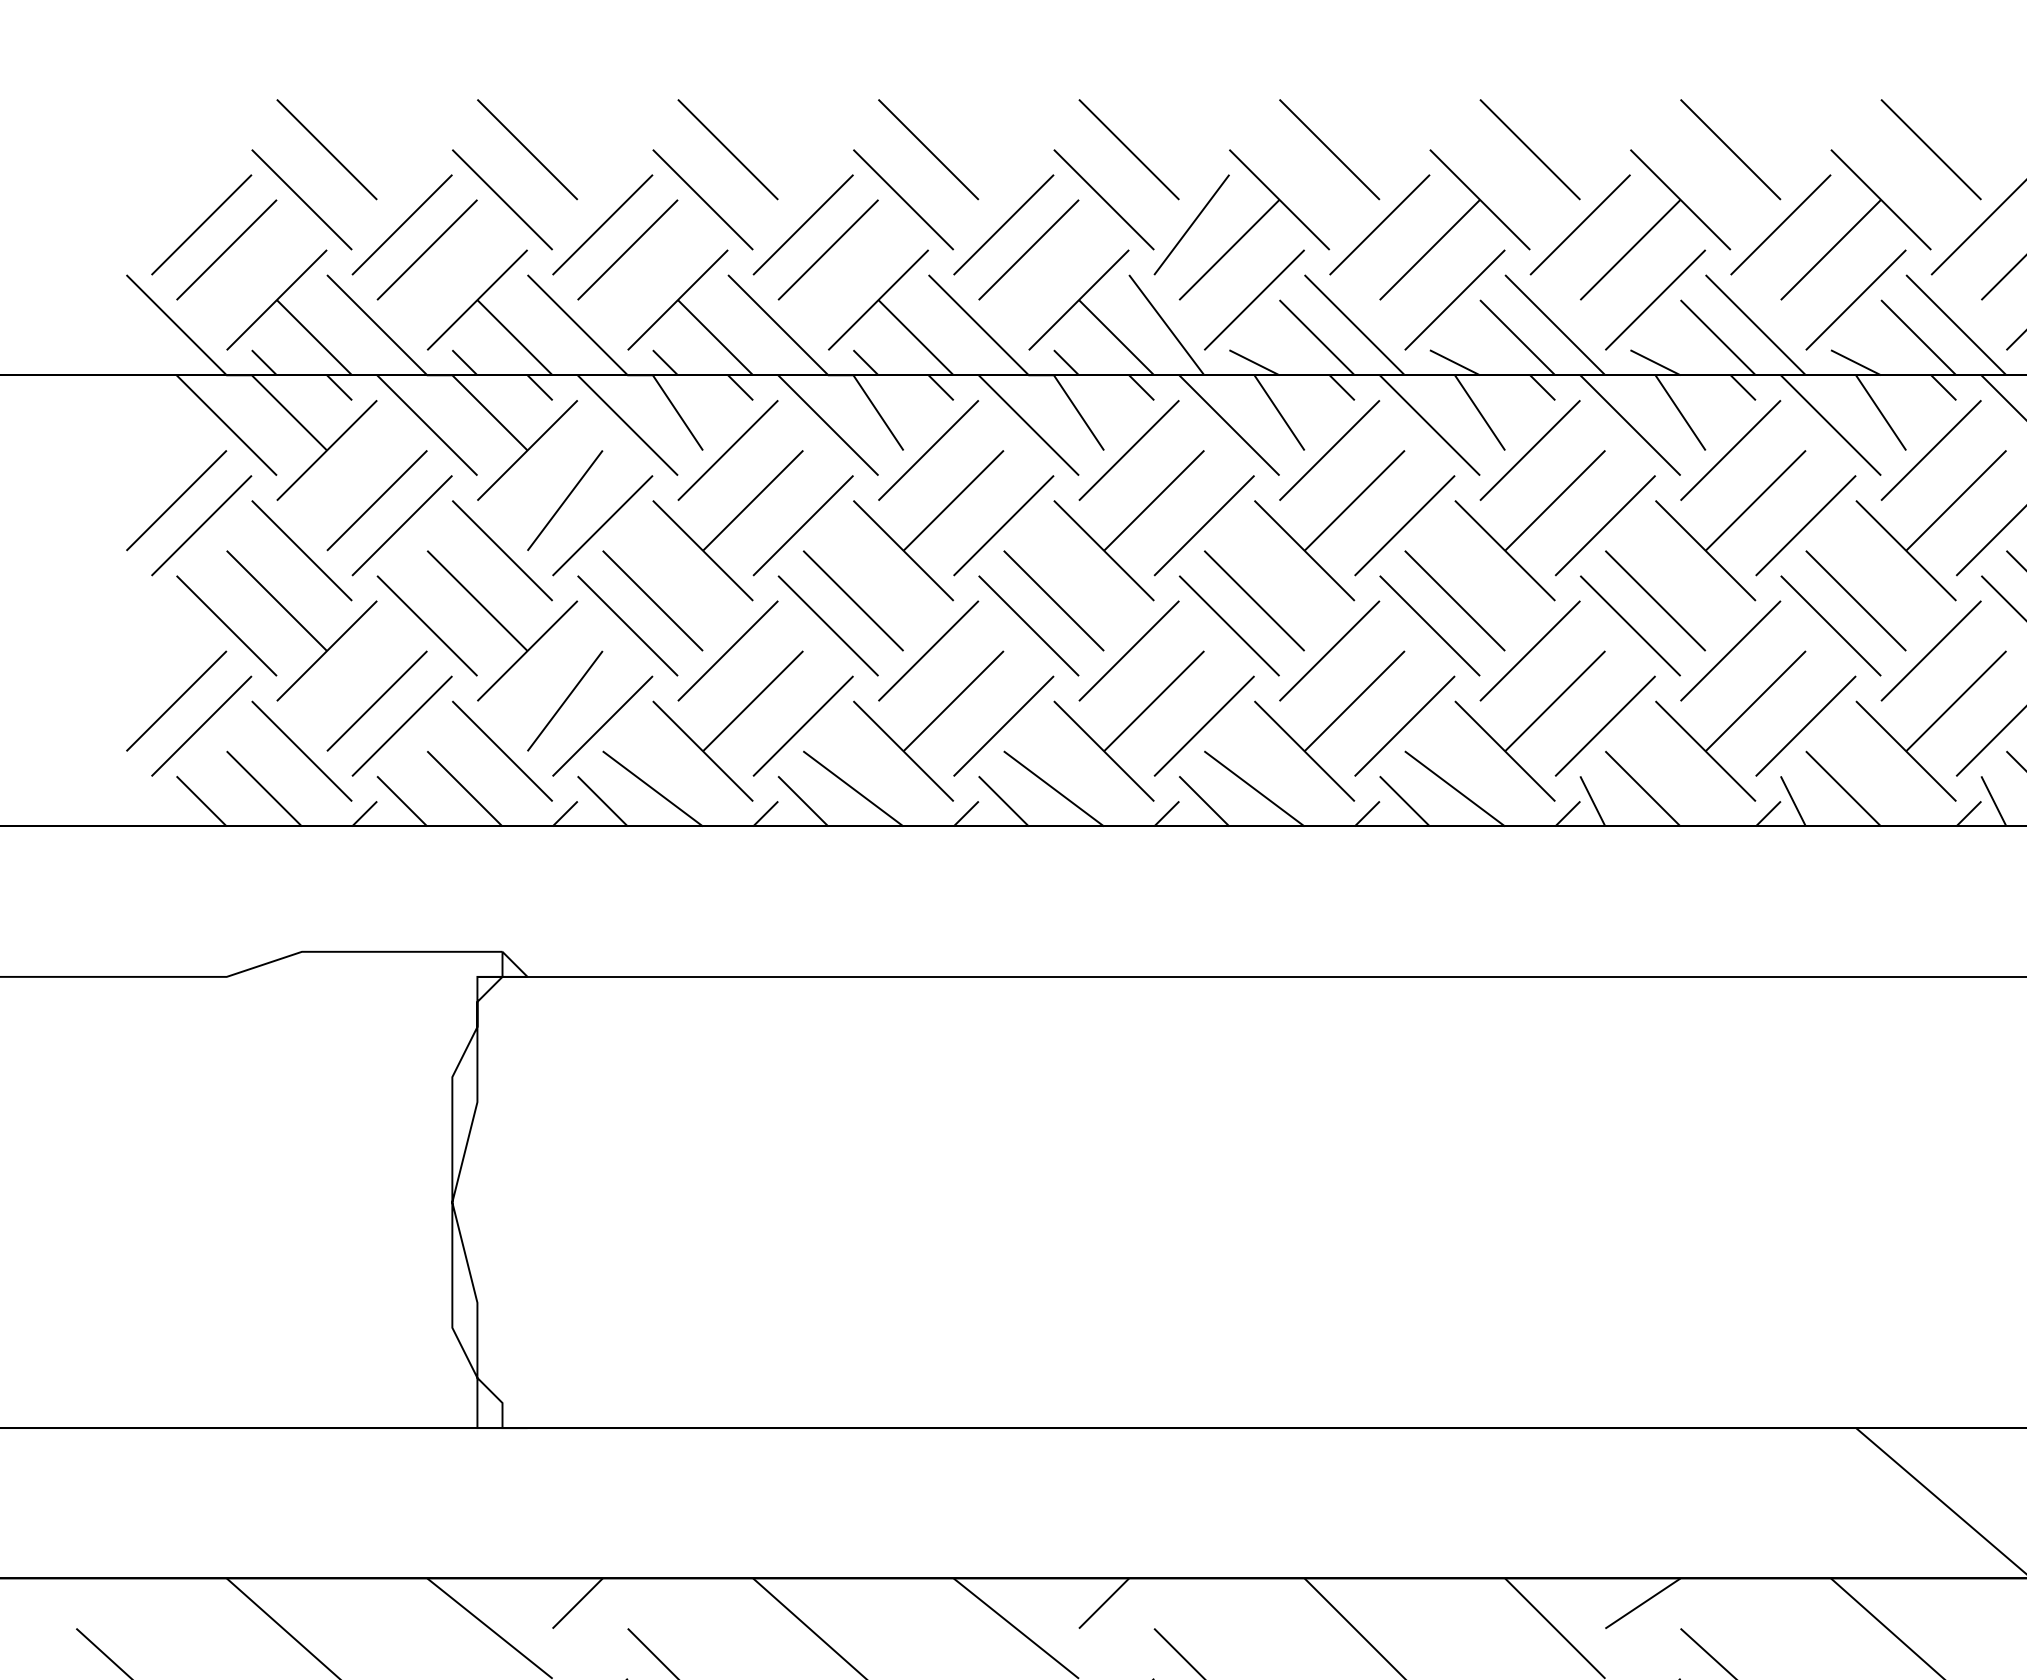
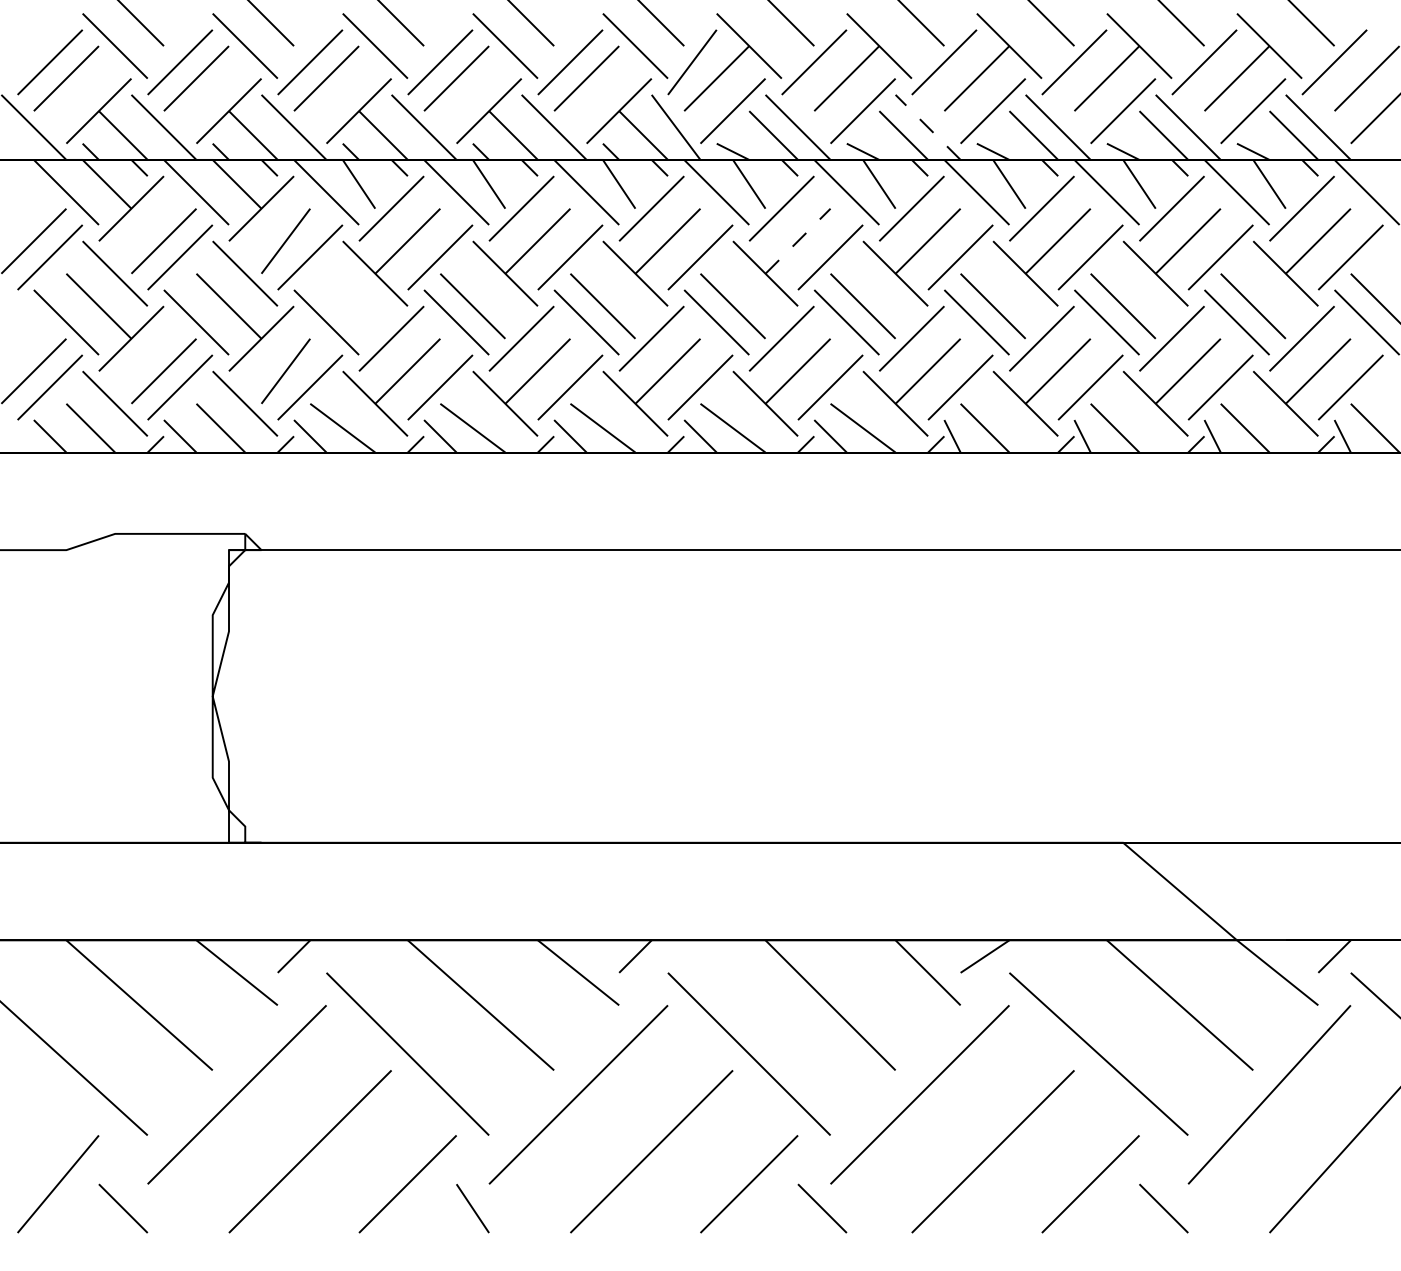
line: (1555, 325) -> (928, 127), solid -> dashed
line: (1355, 501) -> (798, 241), solid -> dashed
line: (652, 601) -> (342, 306), removed

